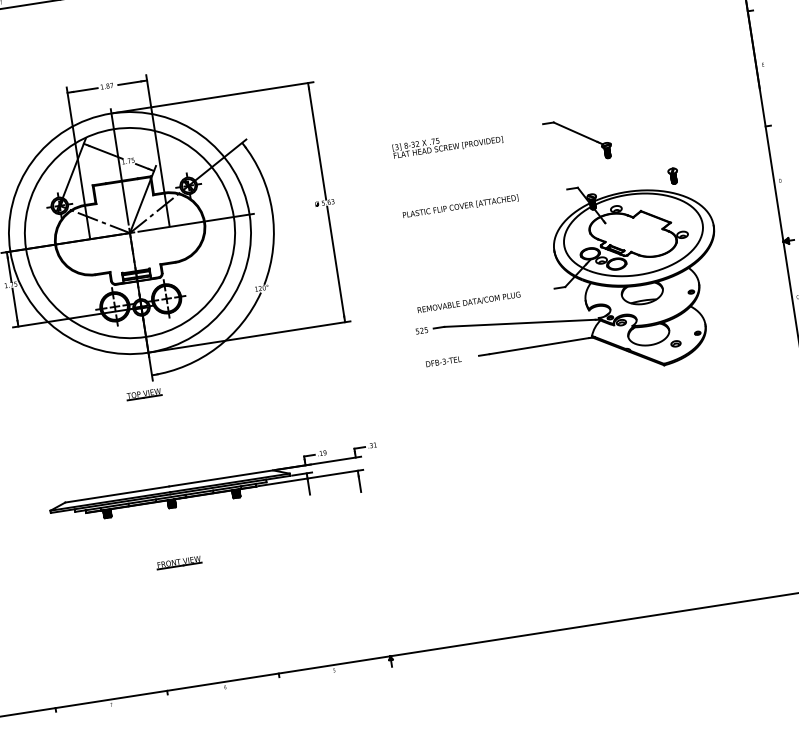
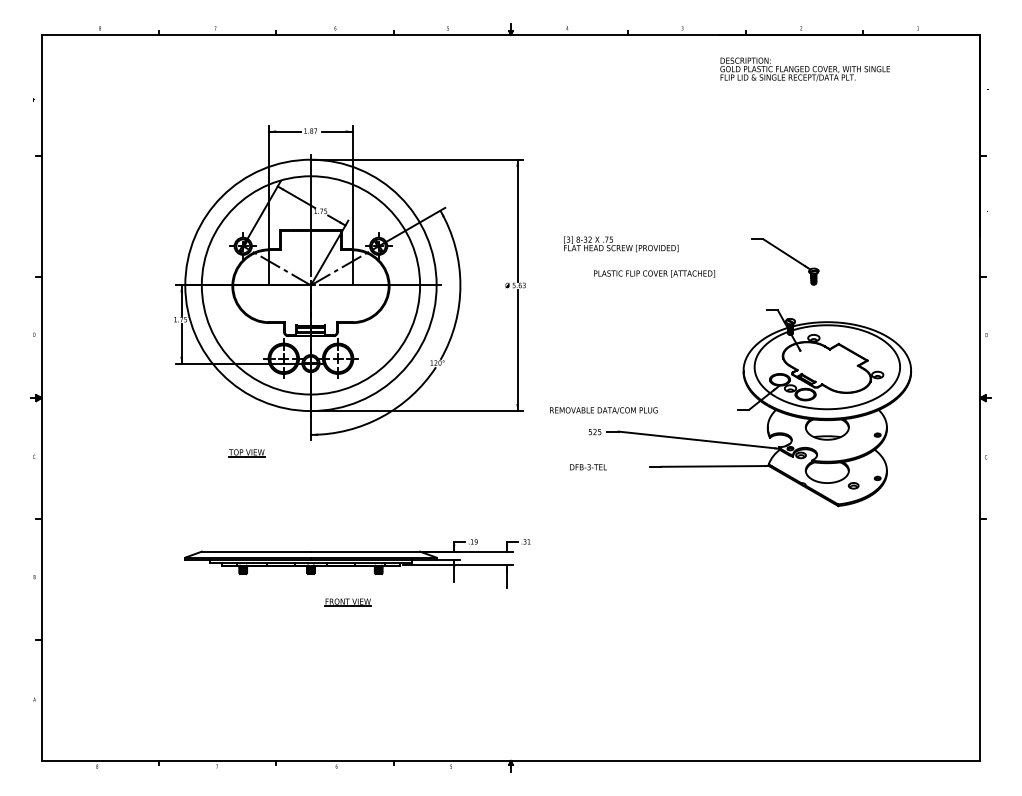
text: (448, 143) -> (621, 244), moved
part: (673, 176) -> (877, 313), removed
text: (460, 206) -> (654, 273), moved
text: (468, 302) -> (603, 410), moved
text: (443, 361) -> (588, 467), moved
part: (143, 394) -> (246, 453), moved
part: (178, 562) -> (347, 602), moved

